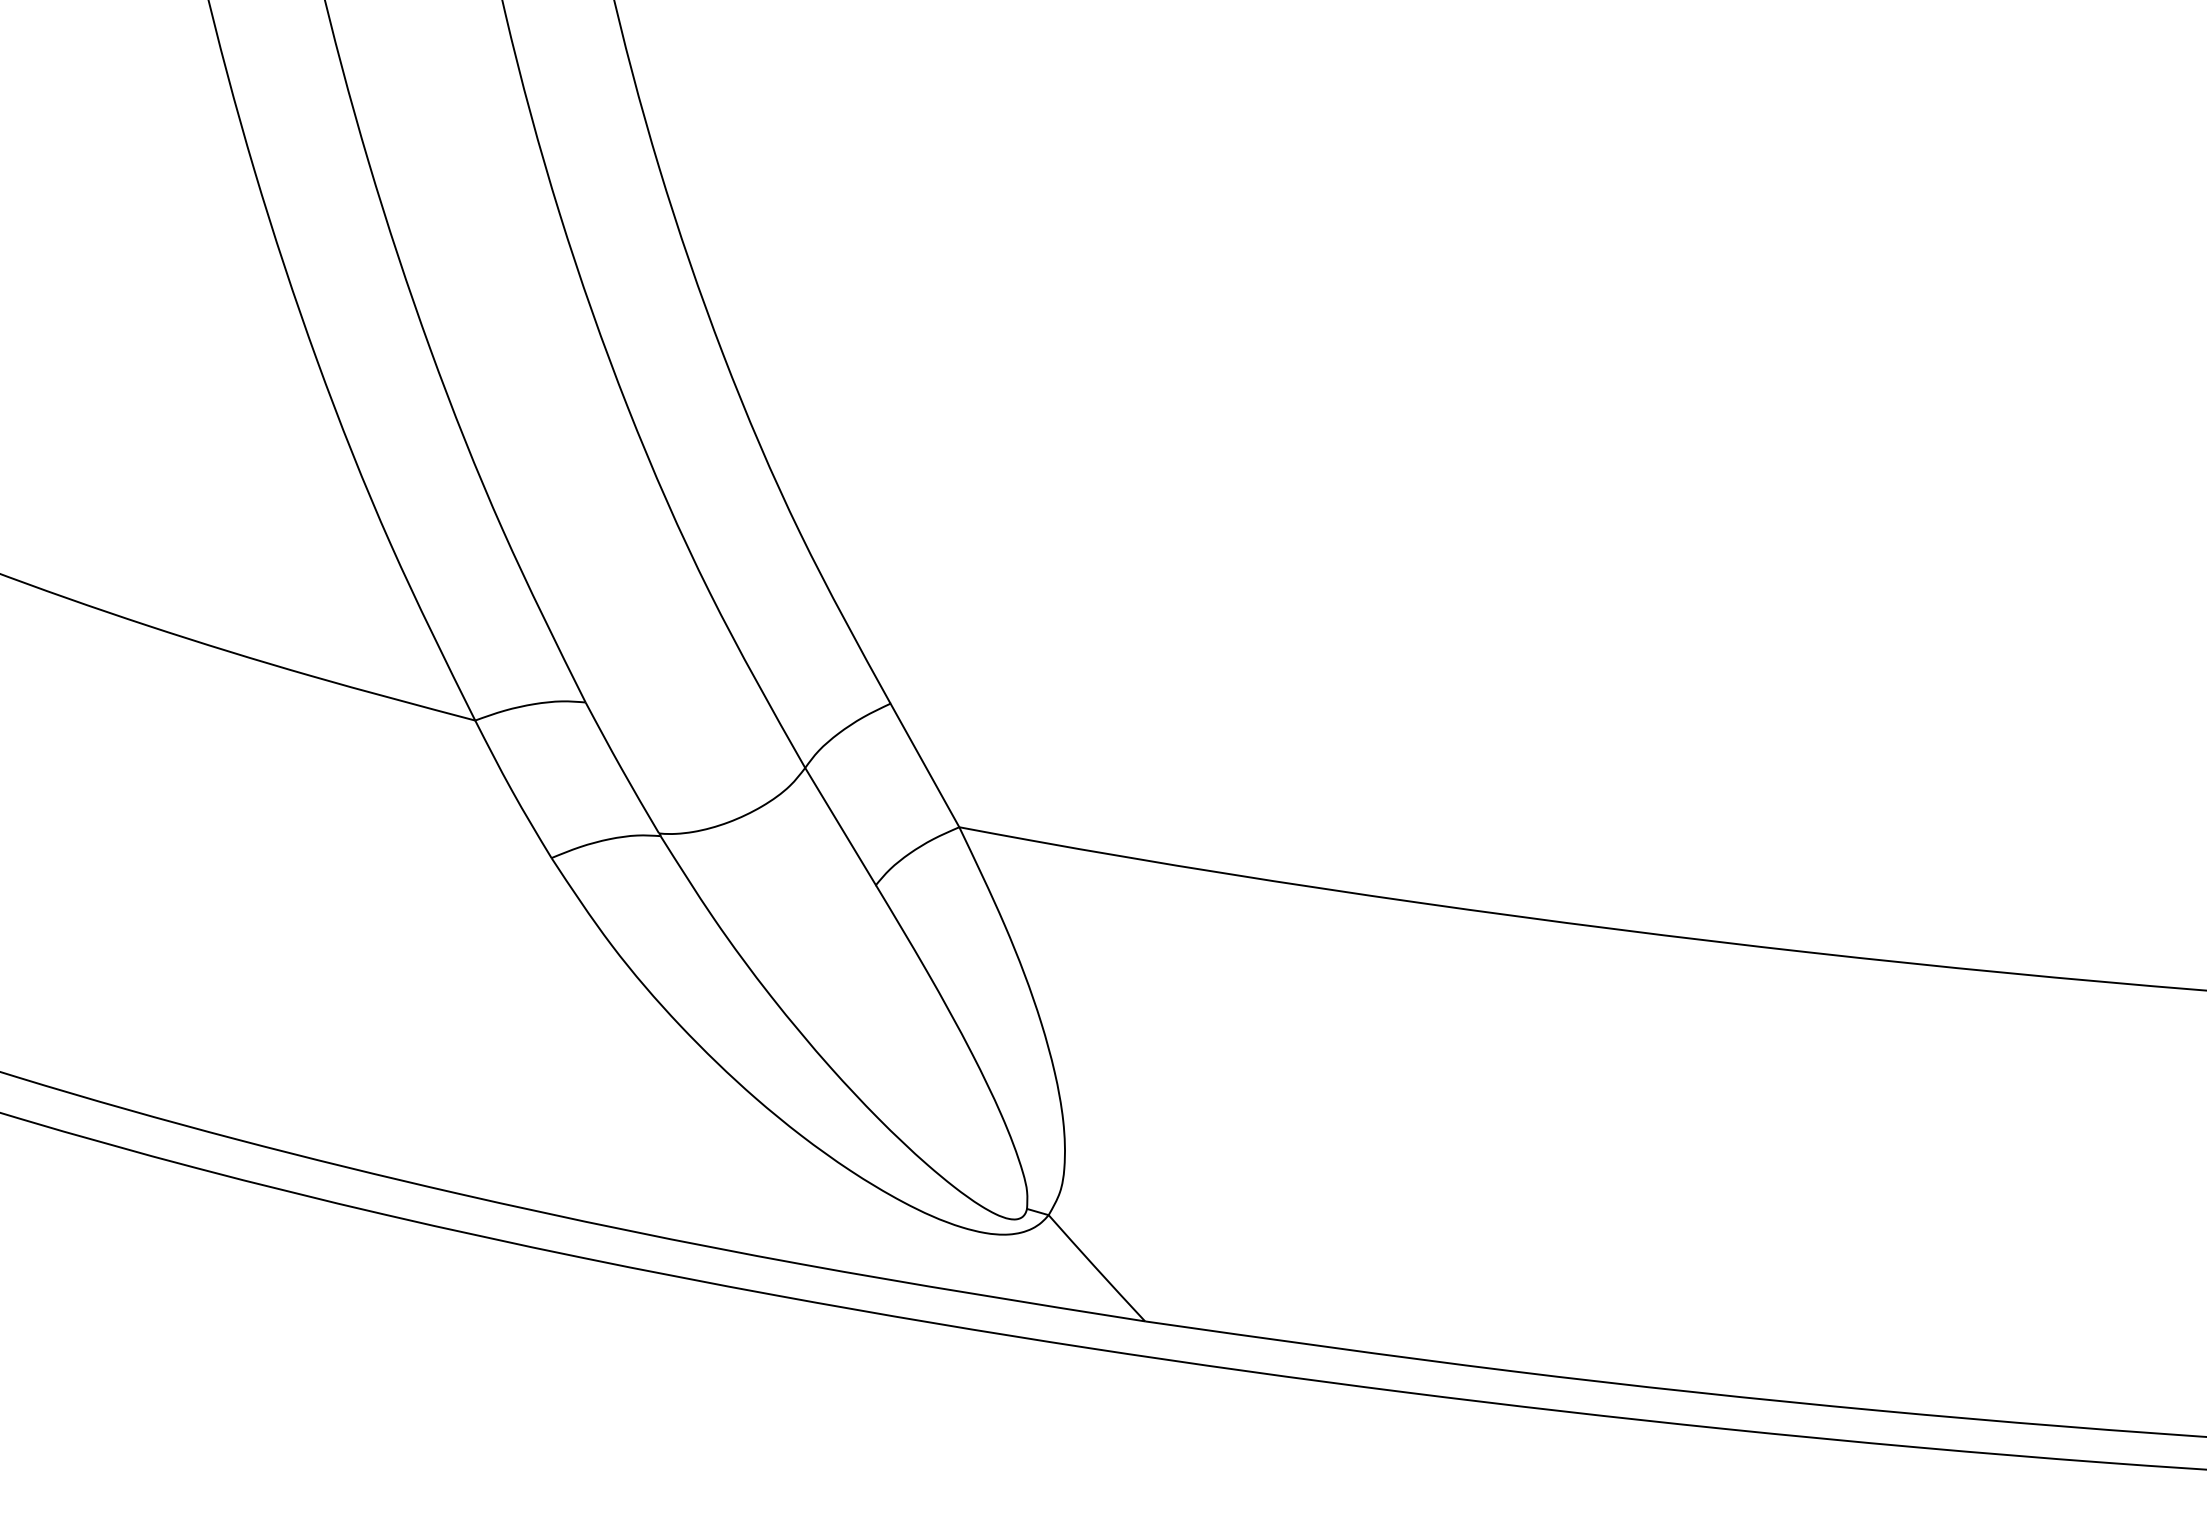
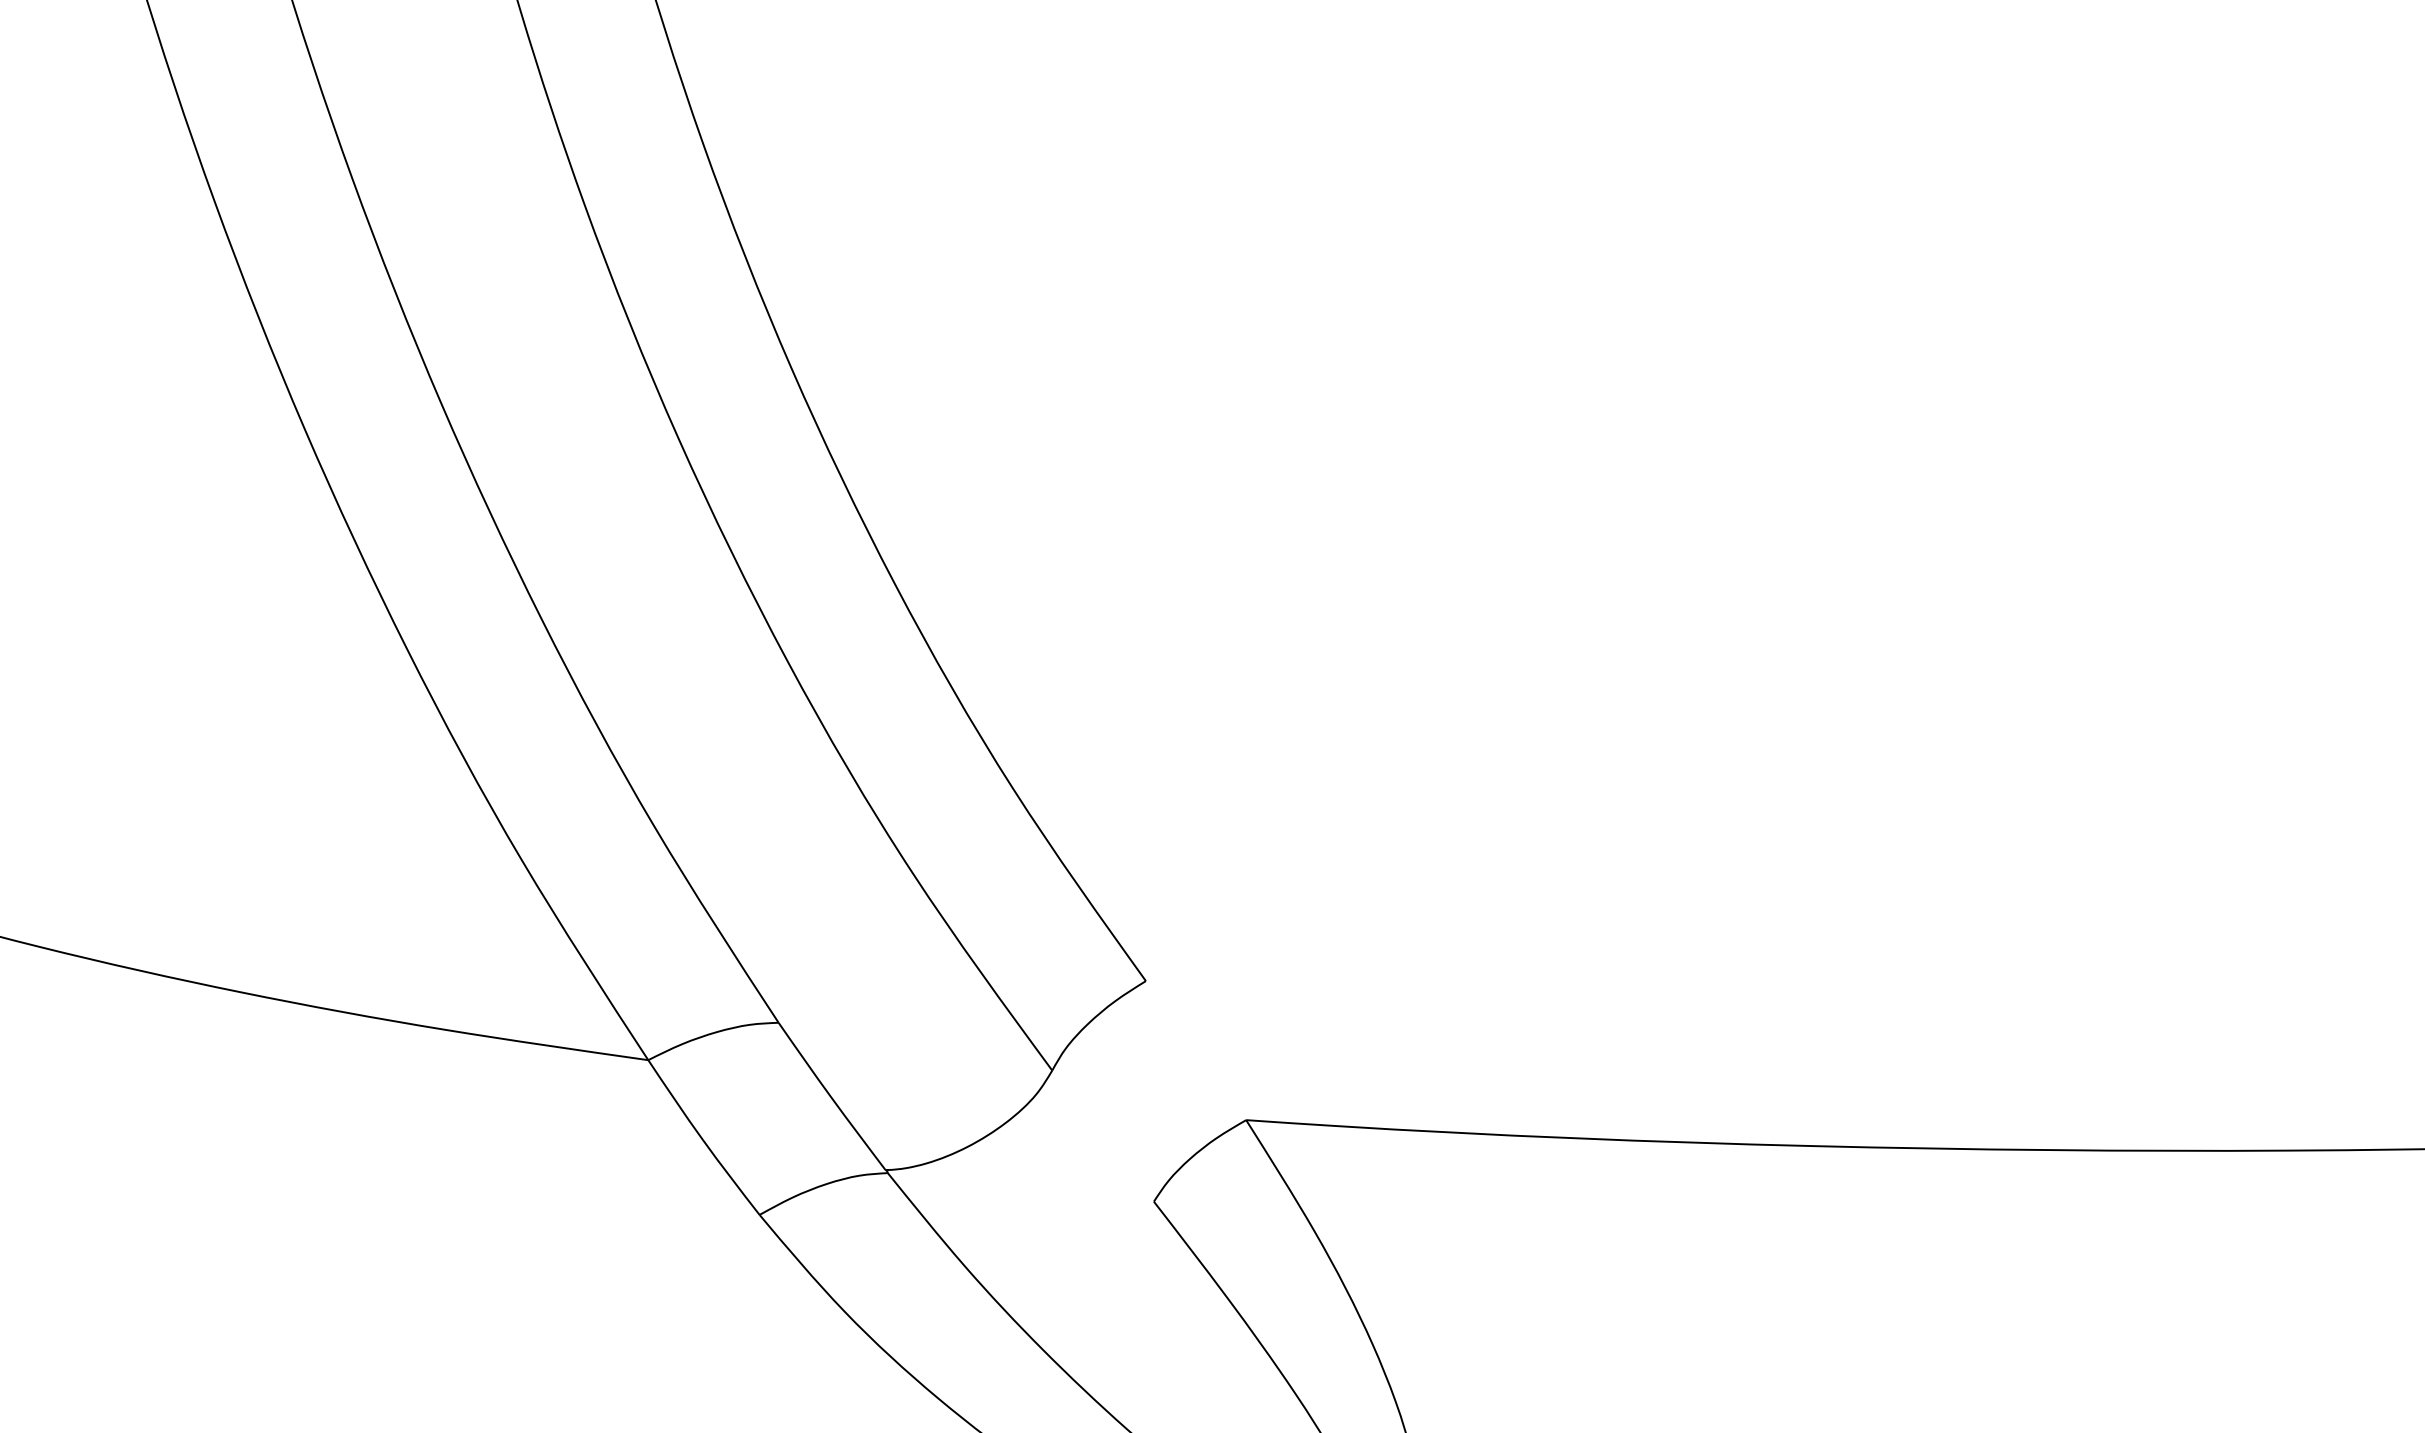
line: (924, 765) -> (1195, 1050), removed
line: (840, 826) -> (1103, 1136), removed

